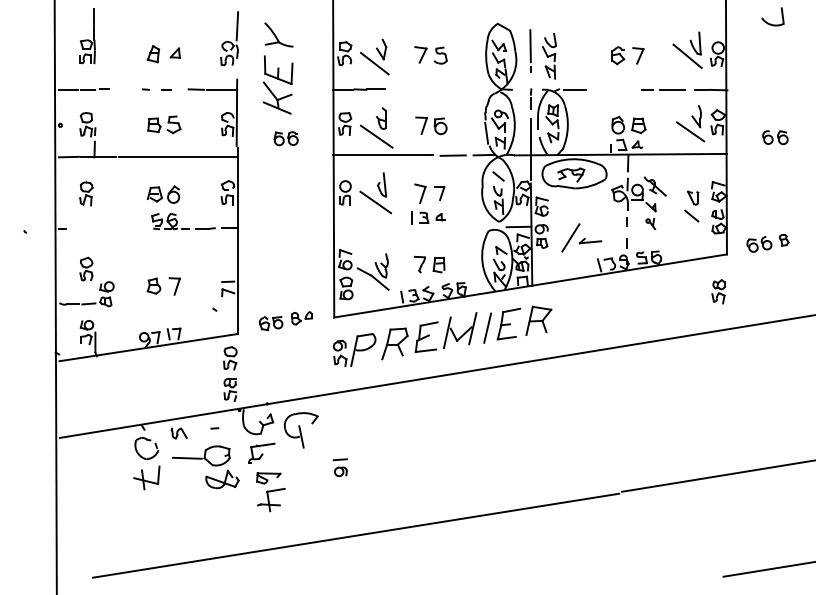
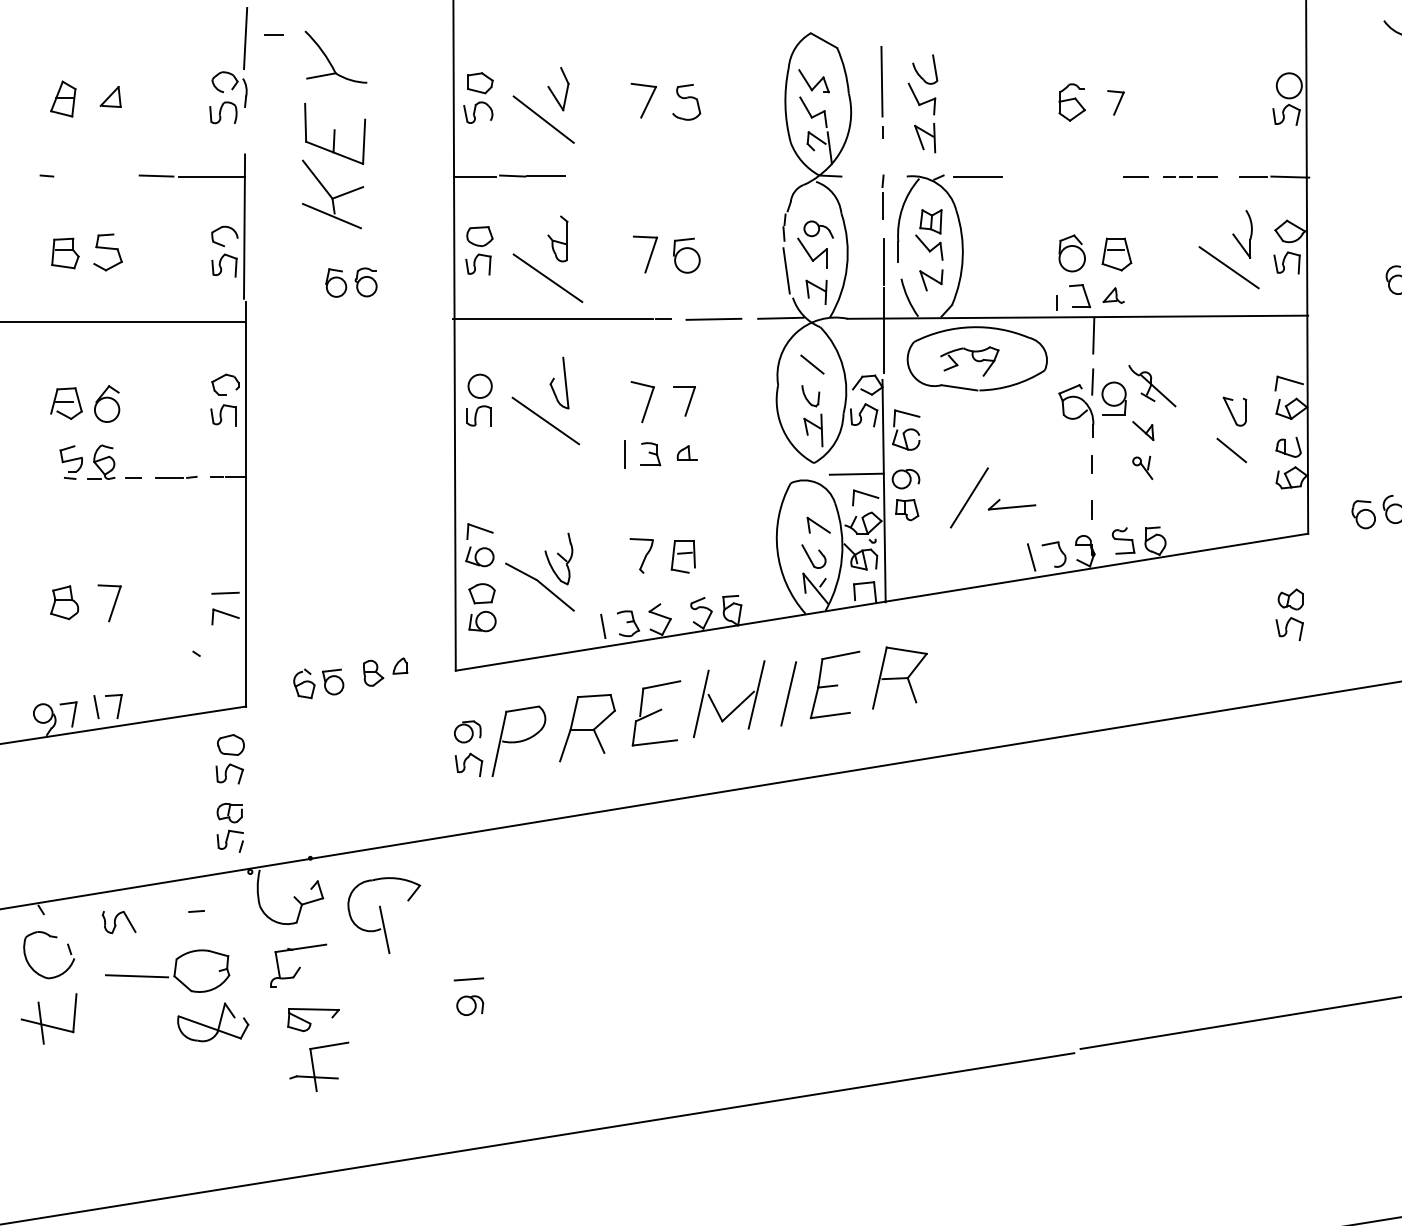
part: (687, 50) -> (1222, 91), removed
part: (638, 55) -> (1116, 101), size x0.7
line: (166, 89) -> (273, 34), moved

